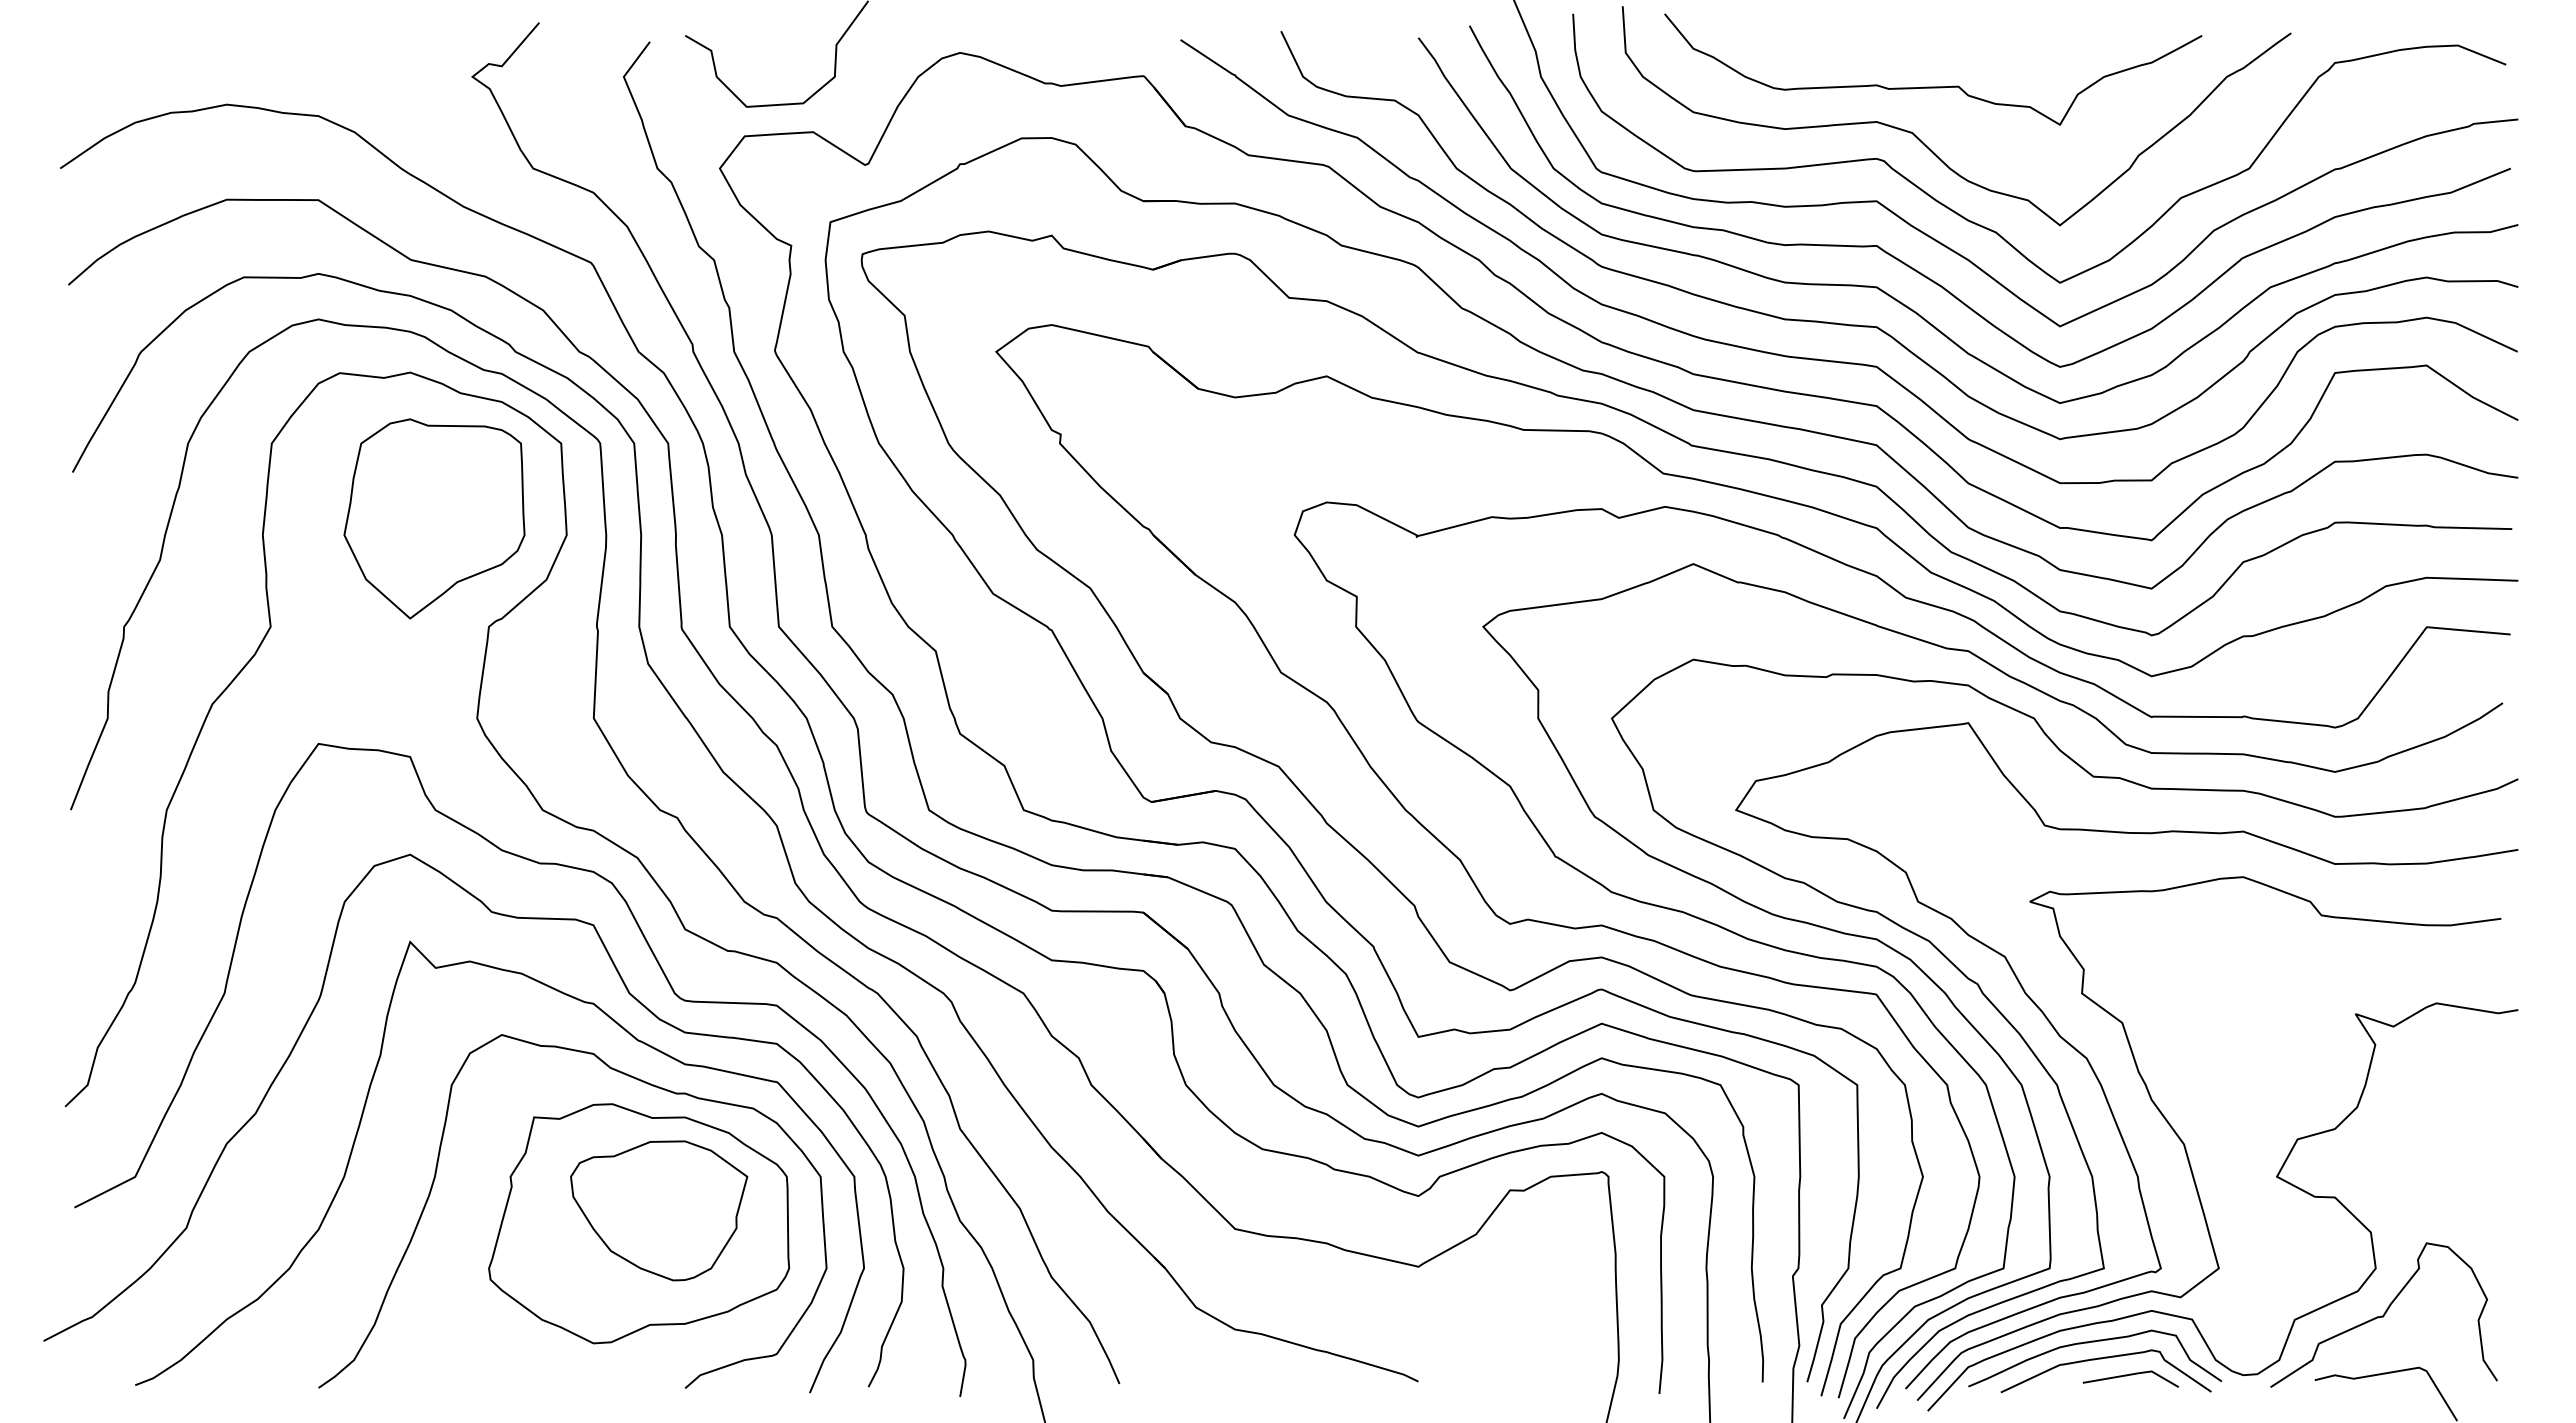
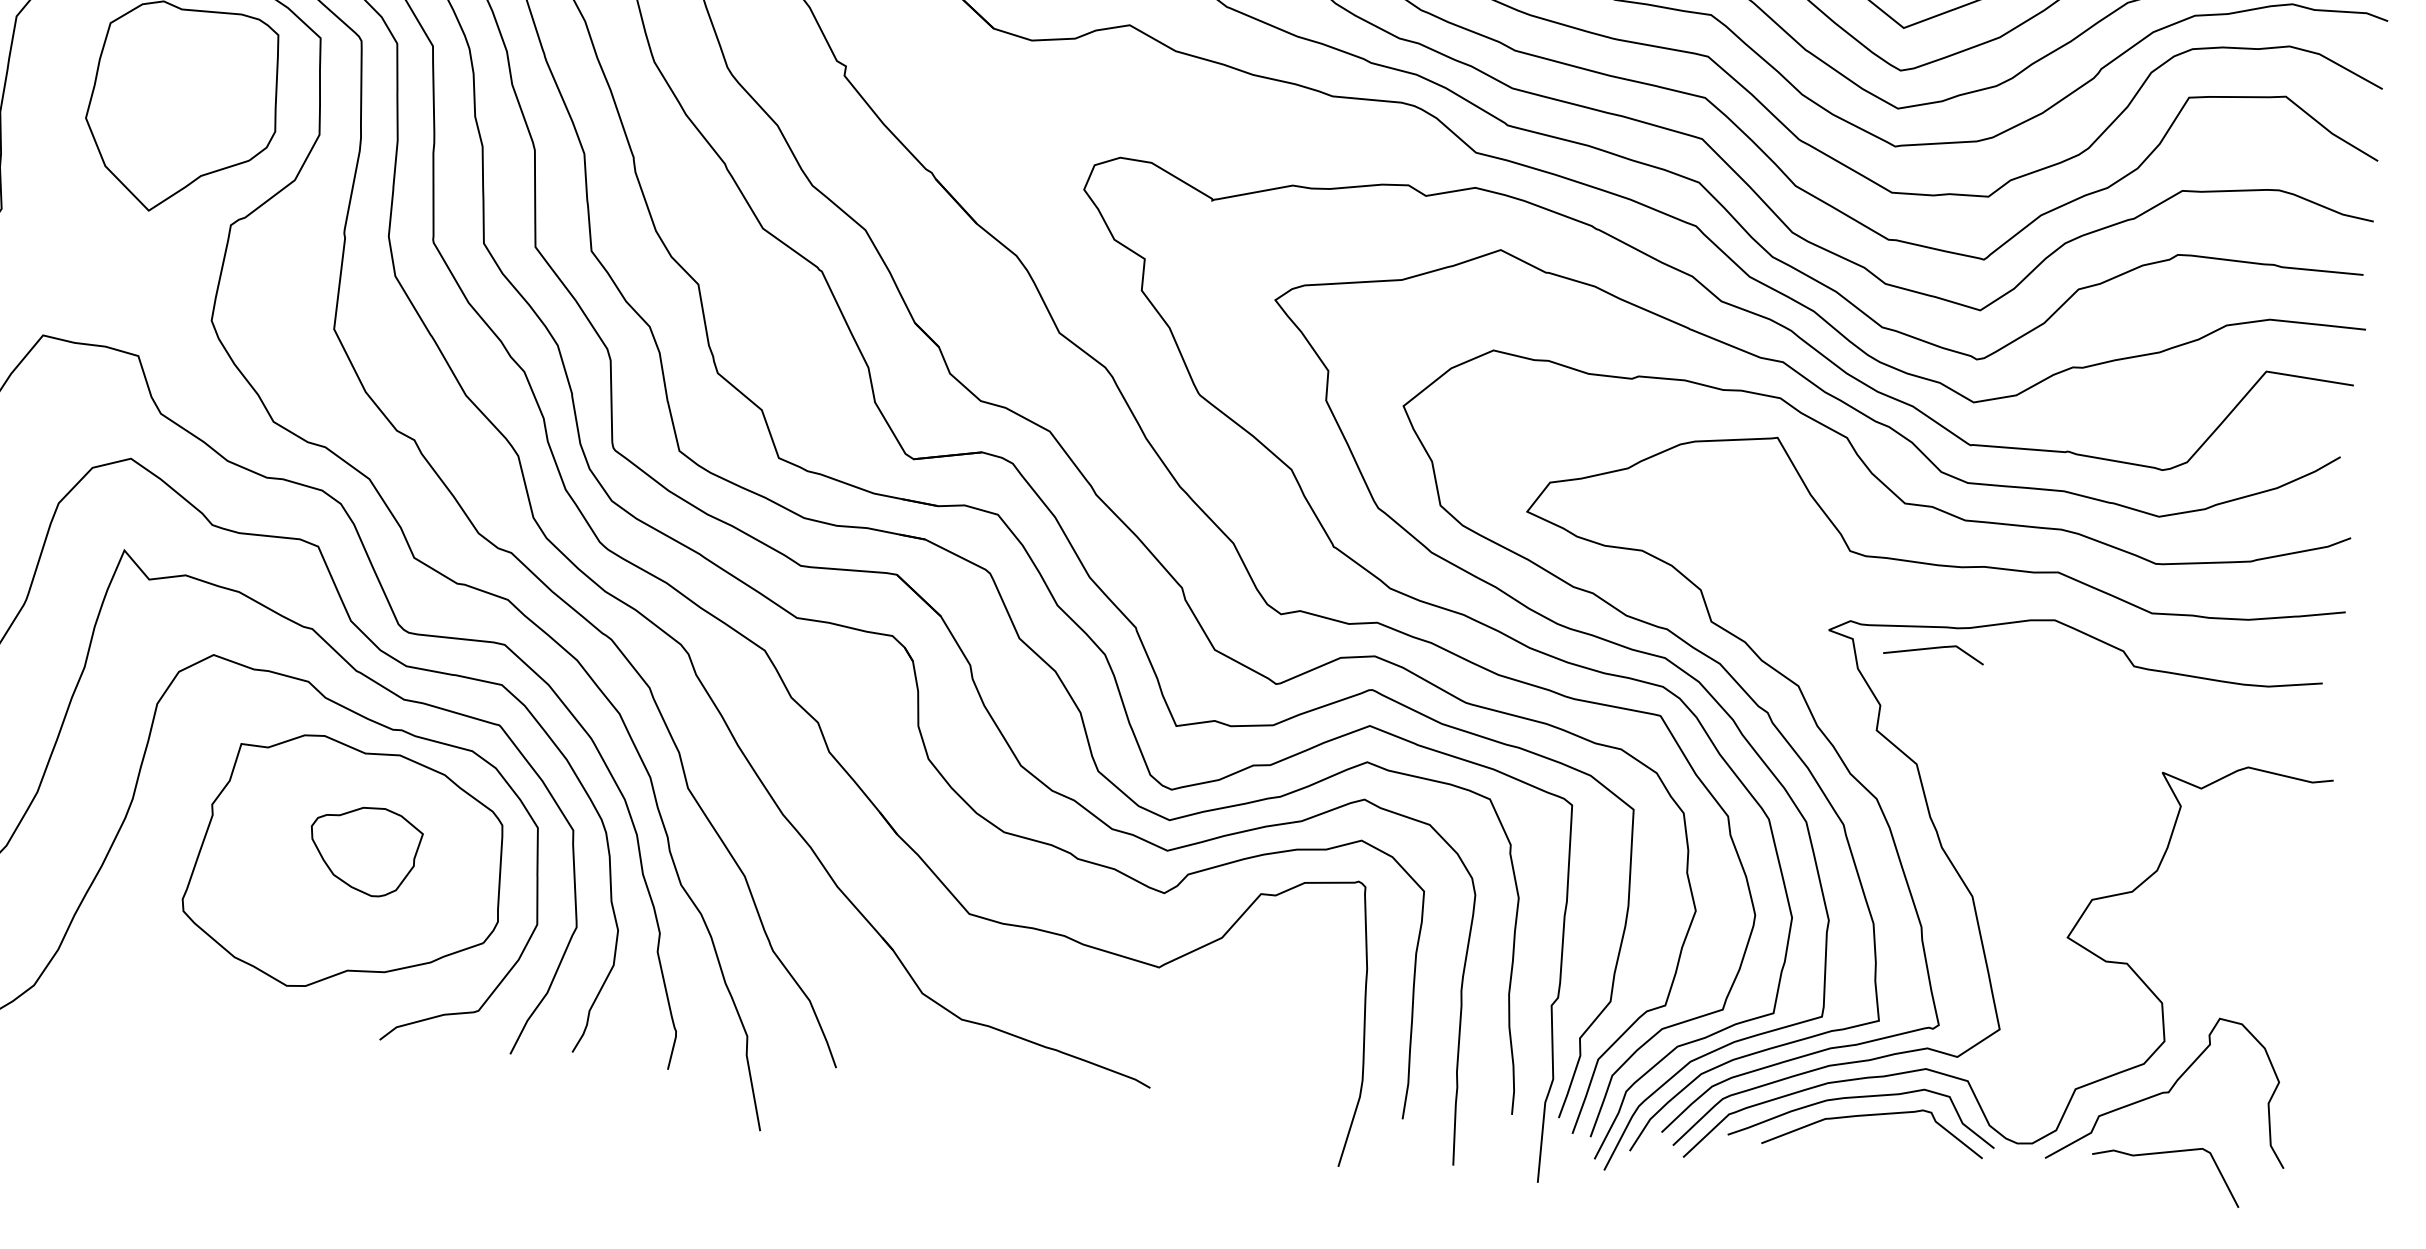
part: (659, 1210) -> (366, 851), size x0.6
line: (2130, 1375) -> (1933, 648), moved

